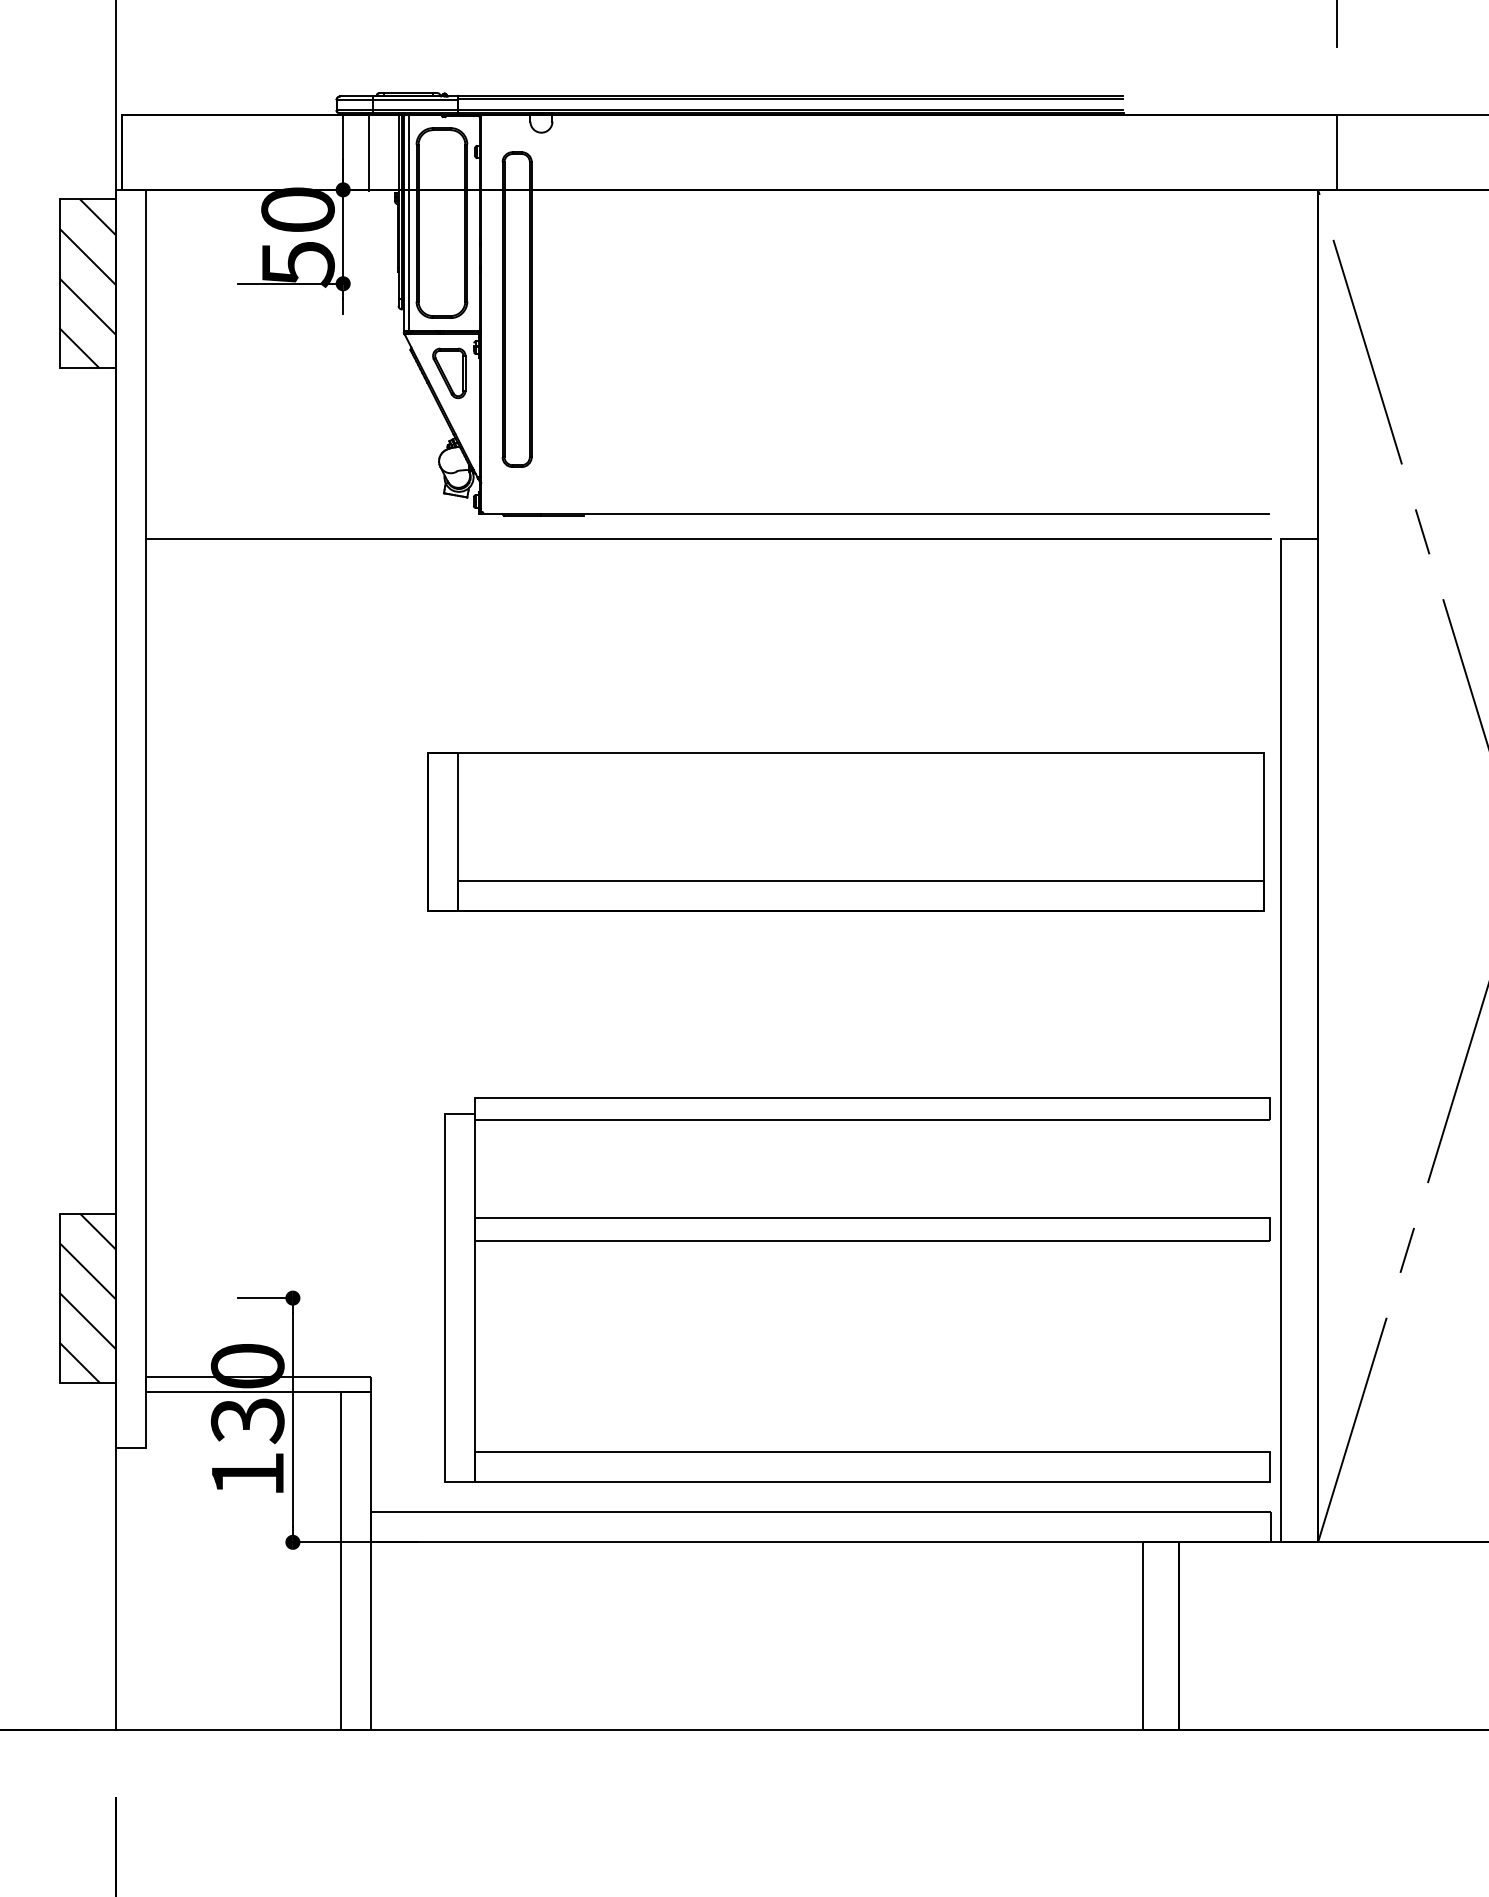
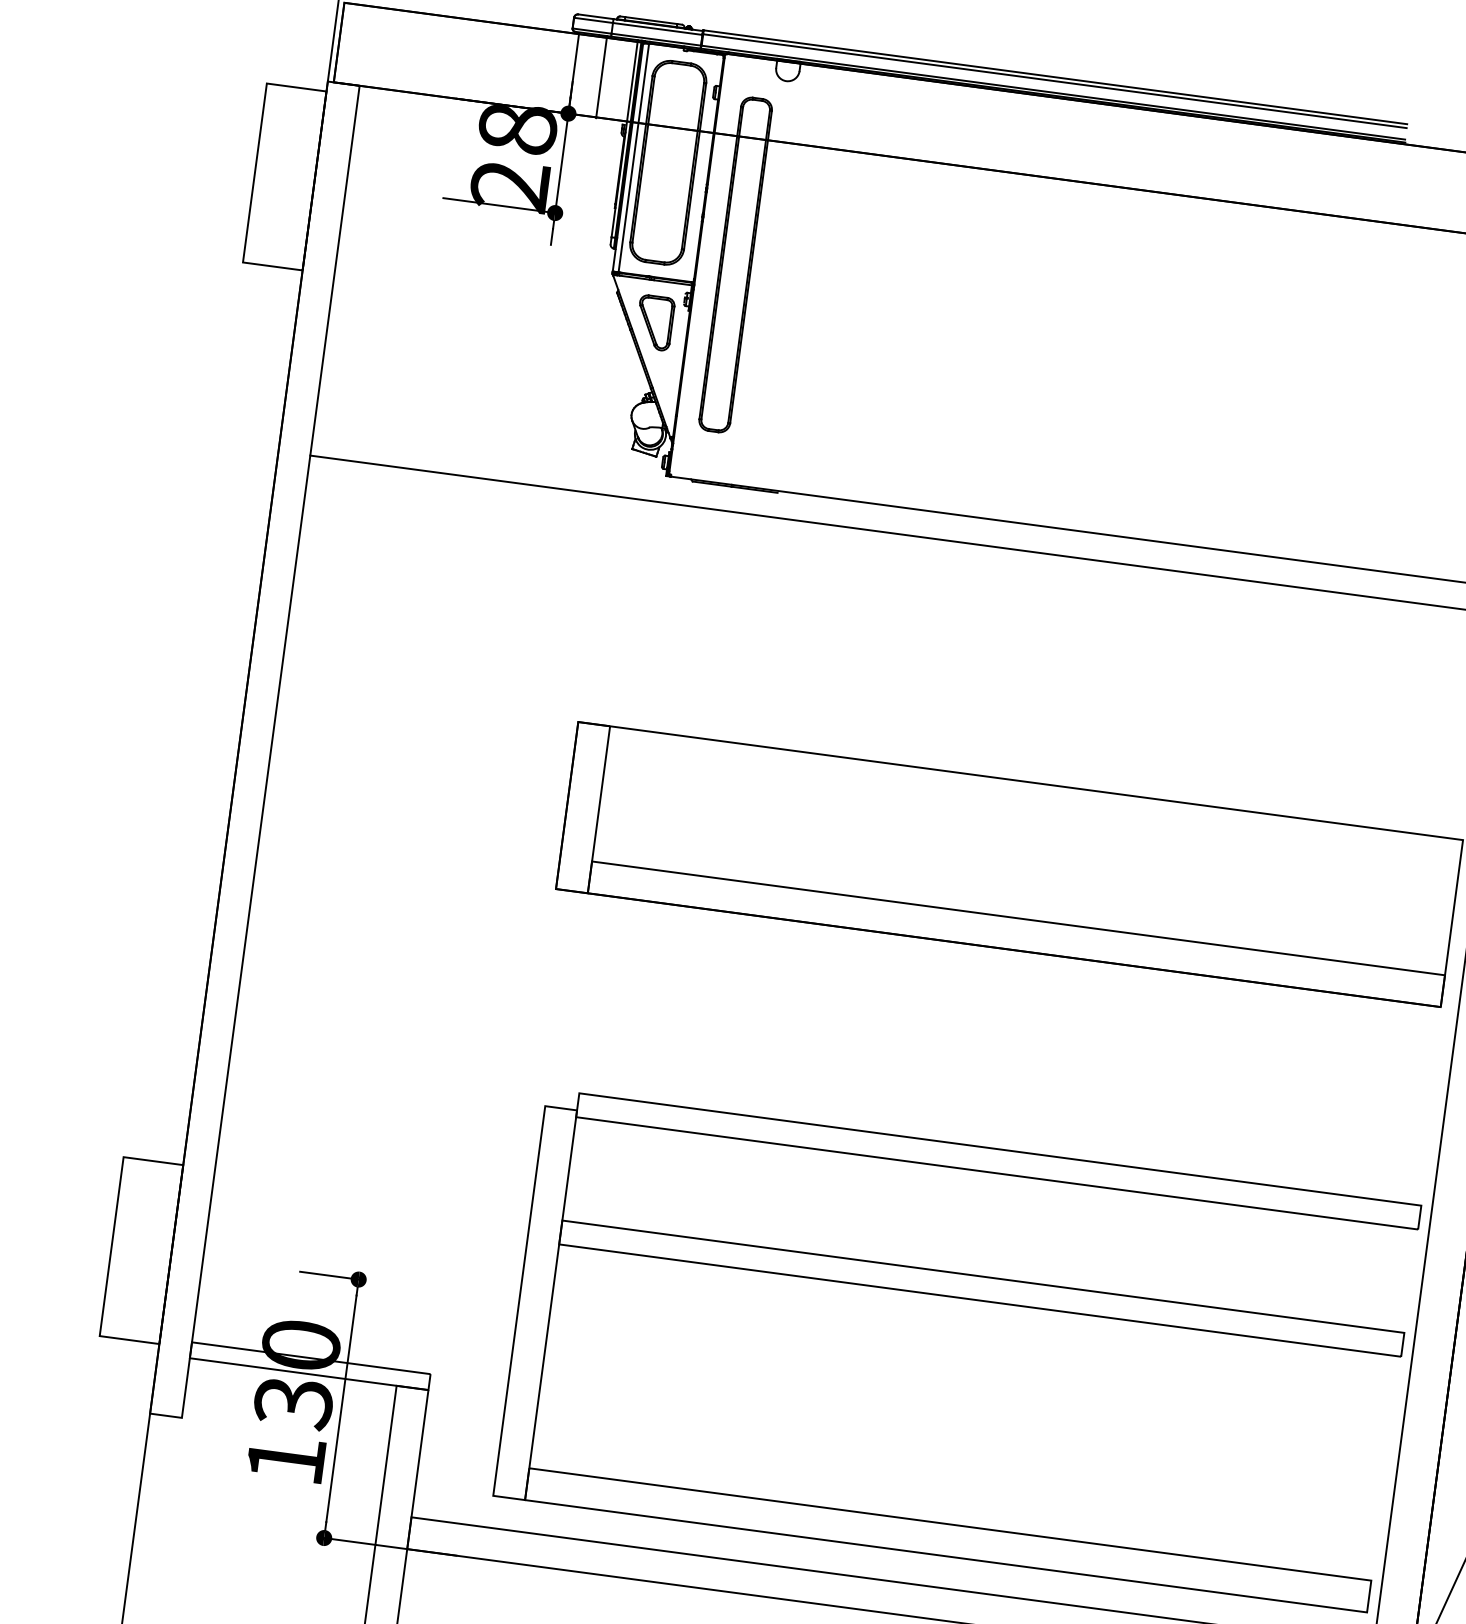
text: (297, 237) -> (513, 157), 50 -> 28
hatch: (87, 283) -> (284, 176), removed
hatch: (87, 1297) -> (141, 1249), removed

